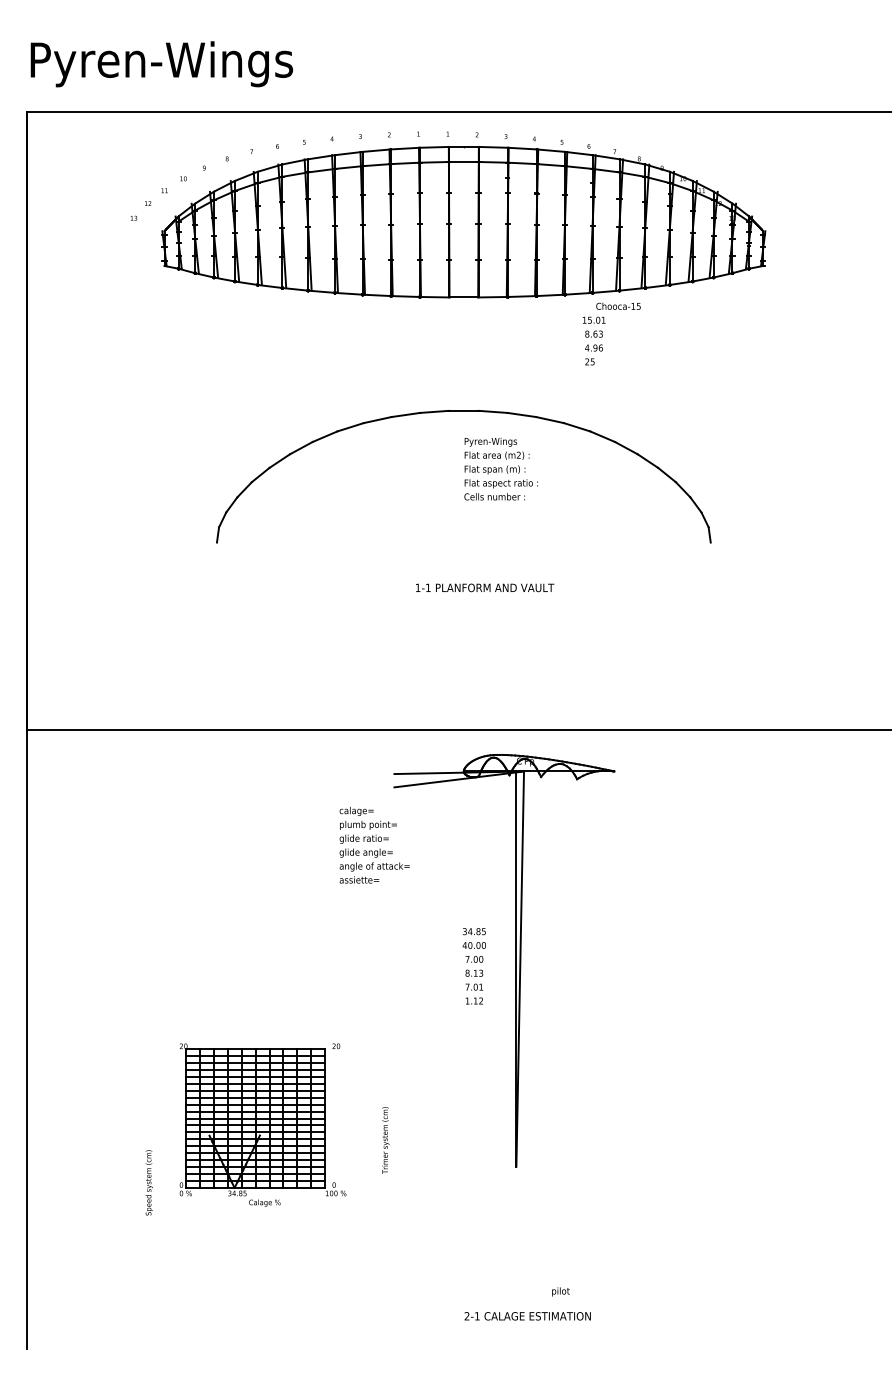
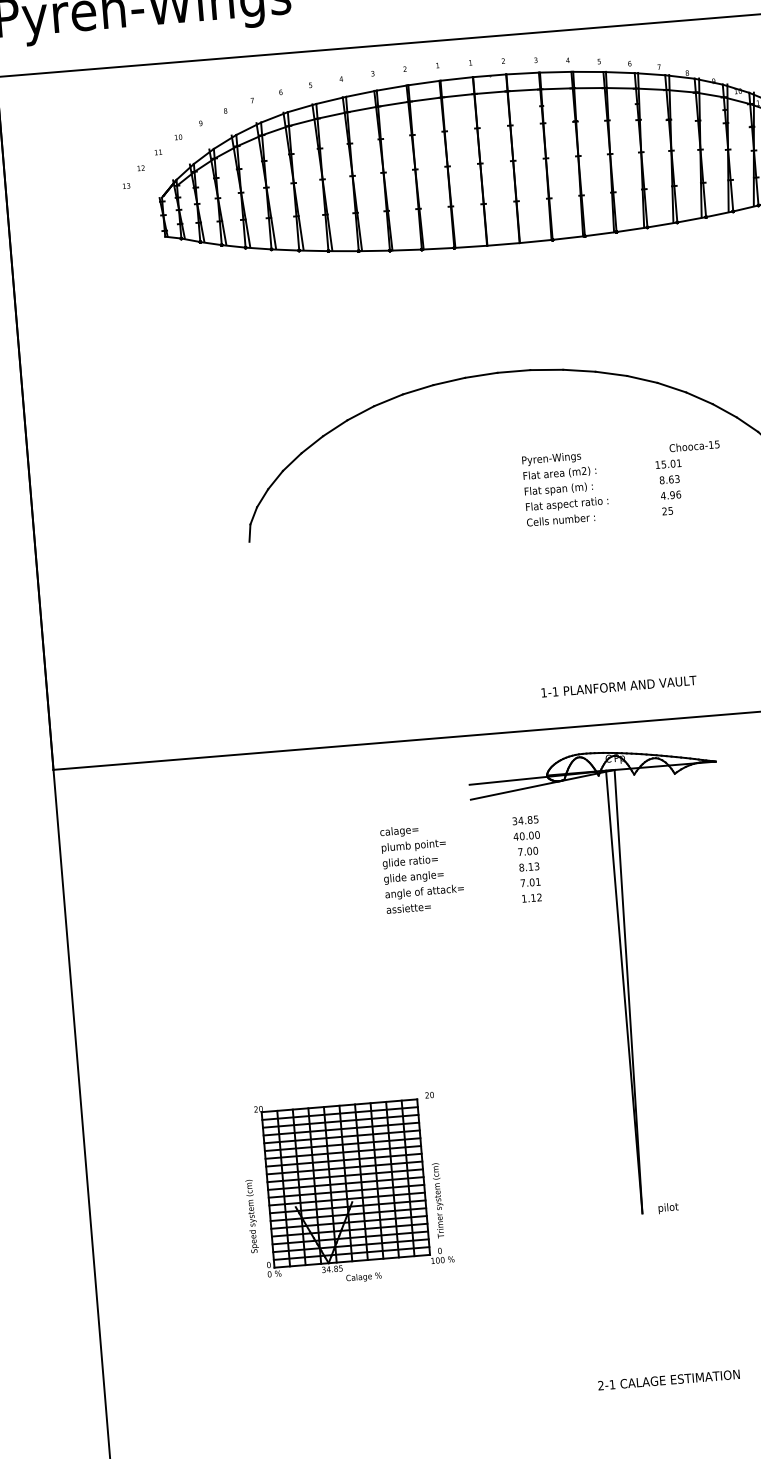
text: (611, 333) -> (689, 477), moved
text: (500, 468) -> (564, 487), moved
text: (485, 587) -> (619, 686), moved
text: (374, 845) -> (422, 868), moved
text: (473, 966) -> (527, 859), moved
text: (385, 1140) -> (438, 1200), moved
text: (148, 1182) -> (251, 1216), moved
text: (560, 1291) -> (668, 1207), moved

